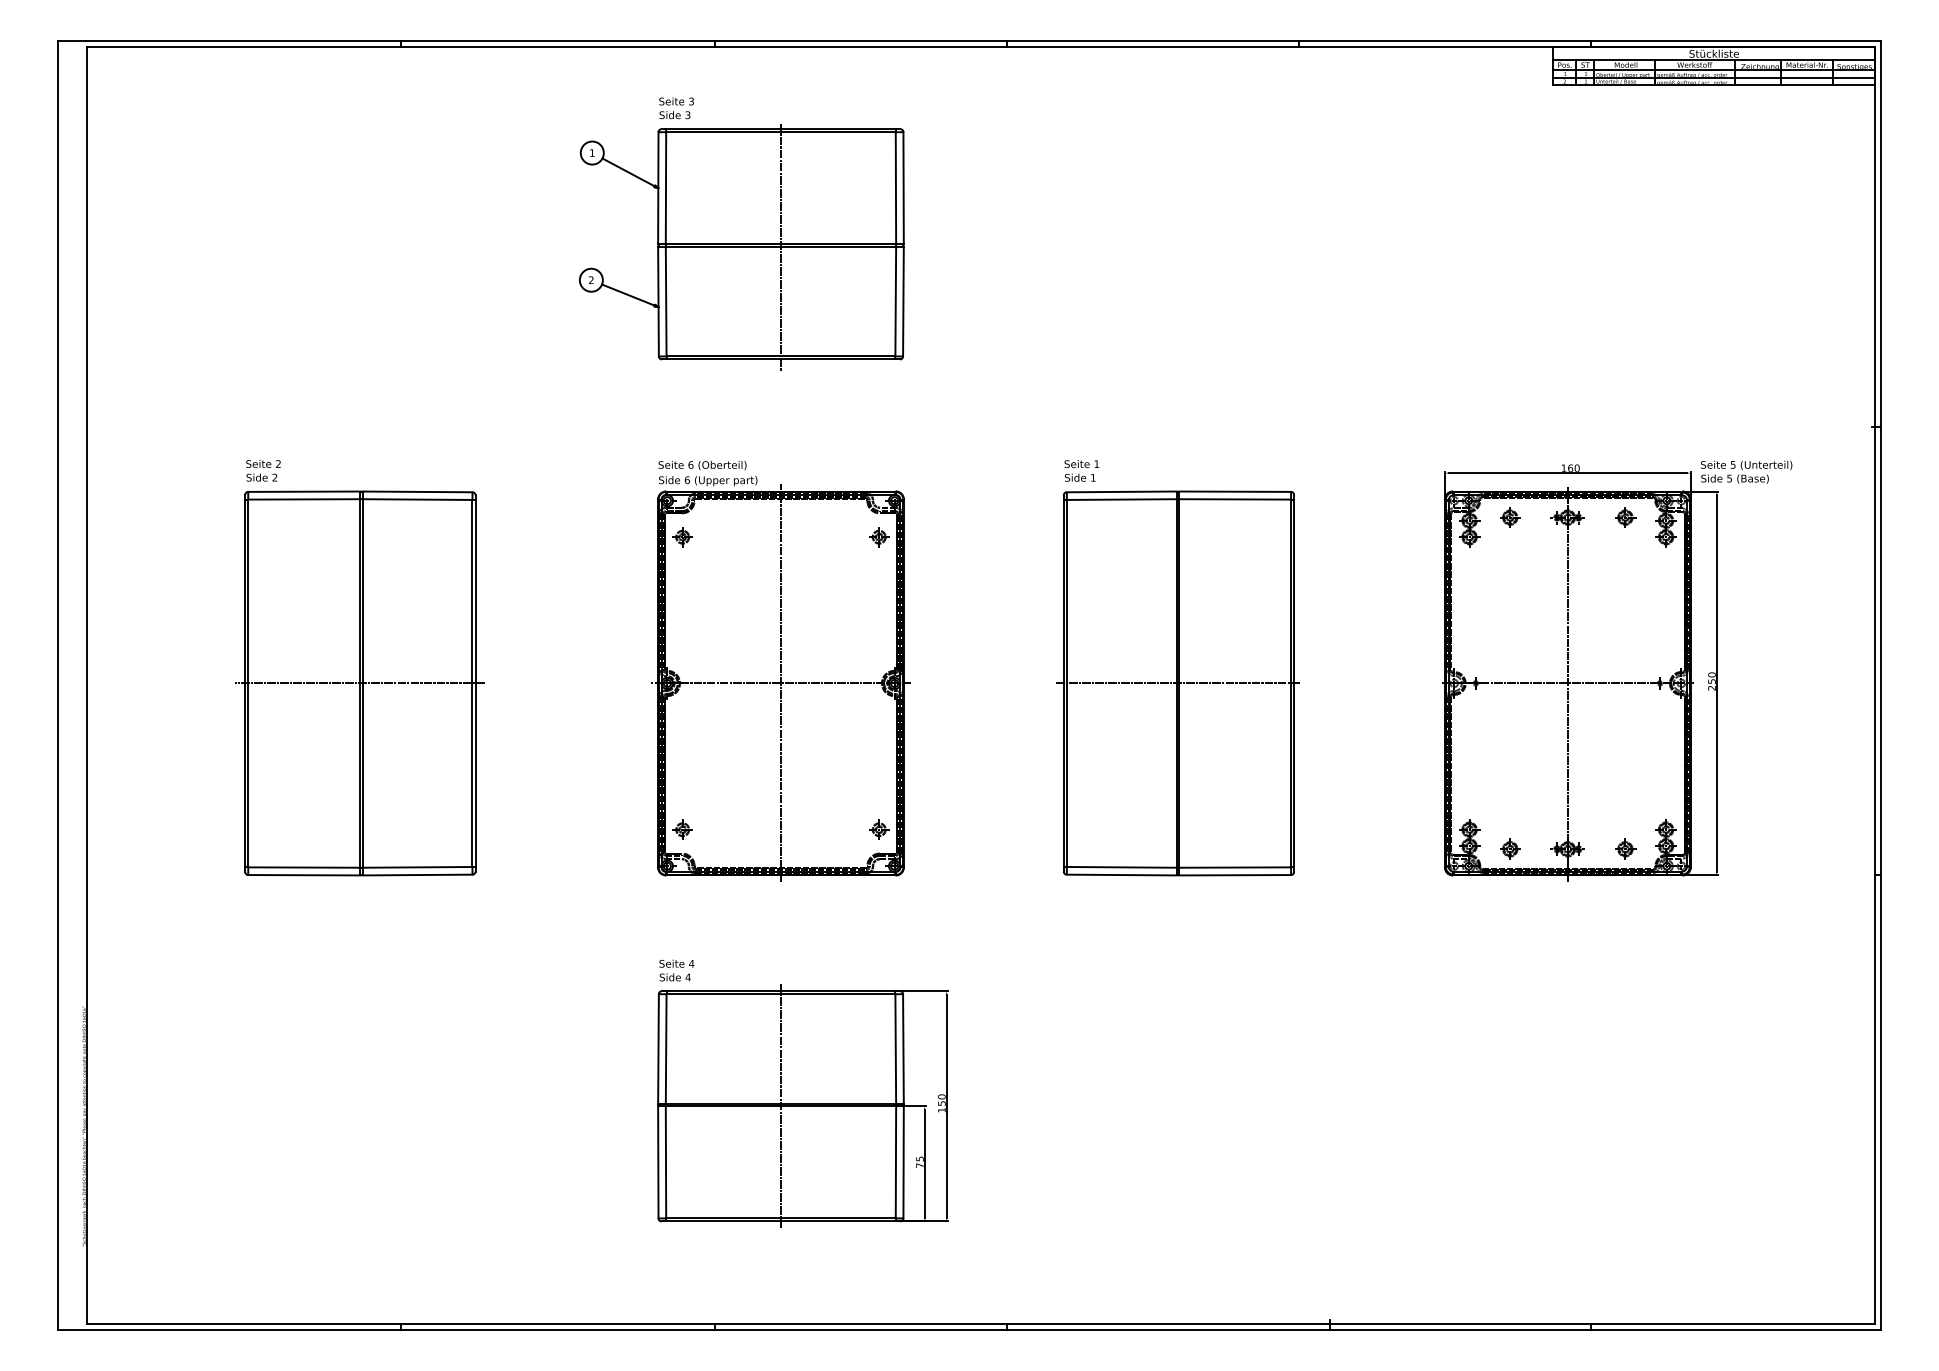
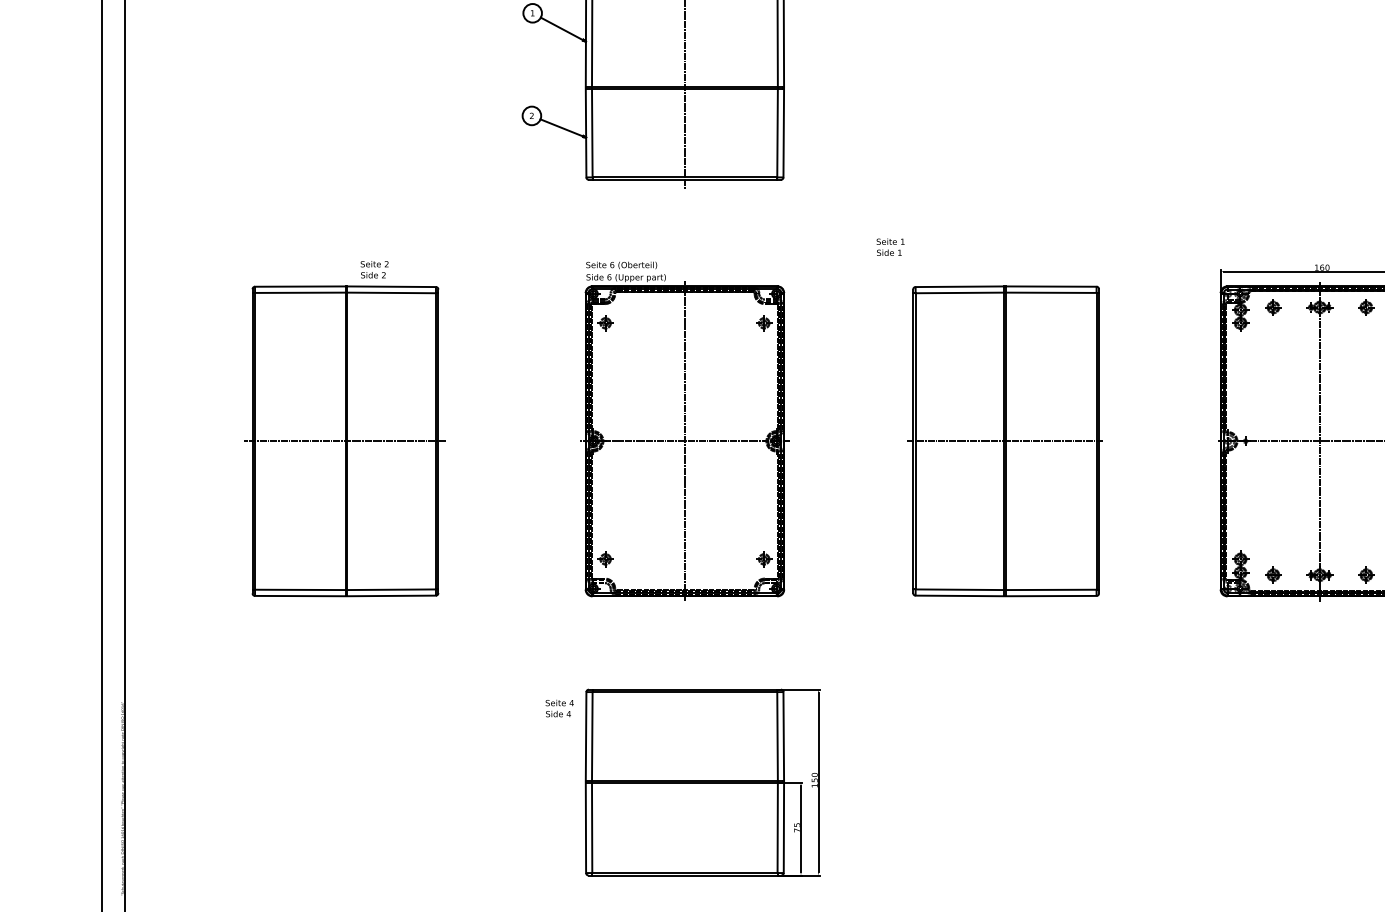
text: (263, 470) -> (374, 269), moved
text: (1081, 470) -> (890, 246), moved
text: (676, 970) -> (559, 708), moved
line: (780, 1106) -> (684, 782), removed

